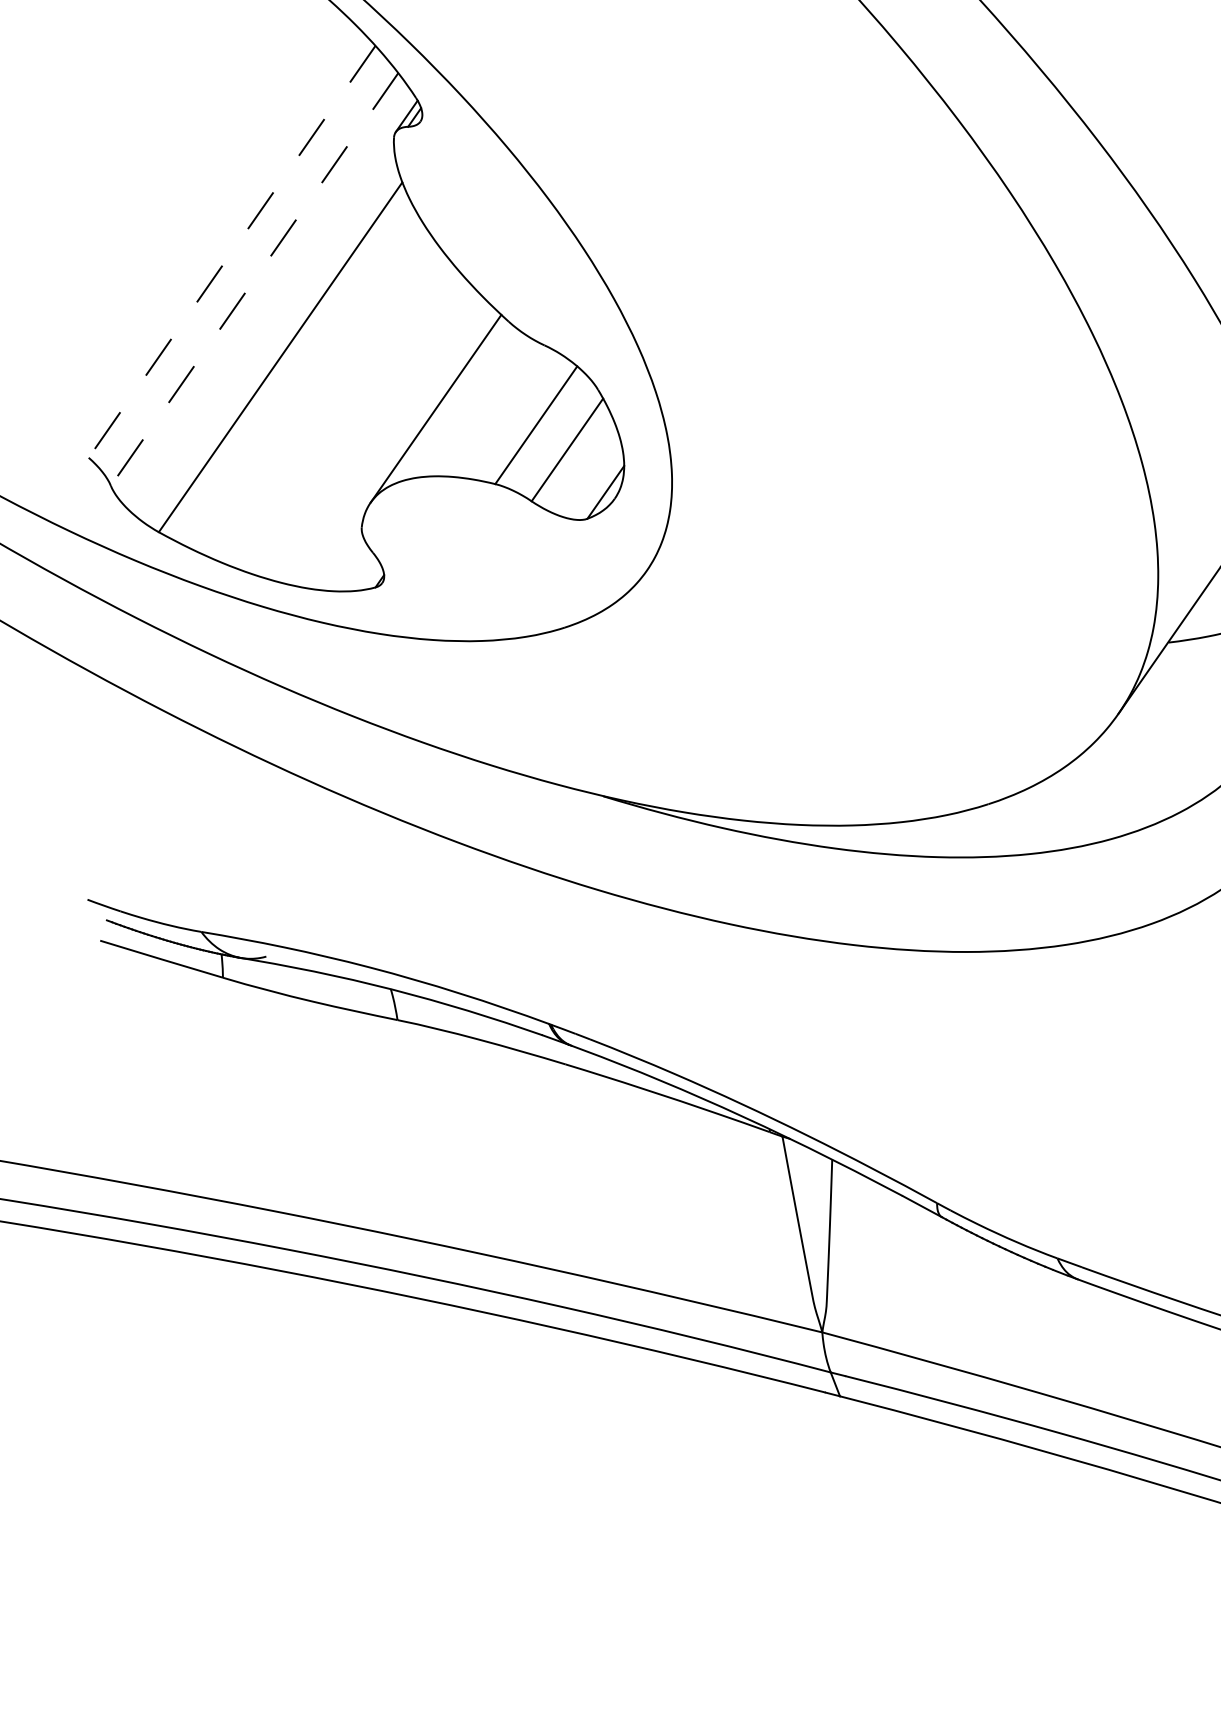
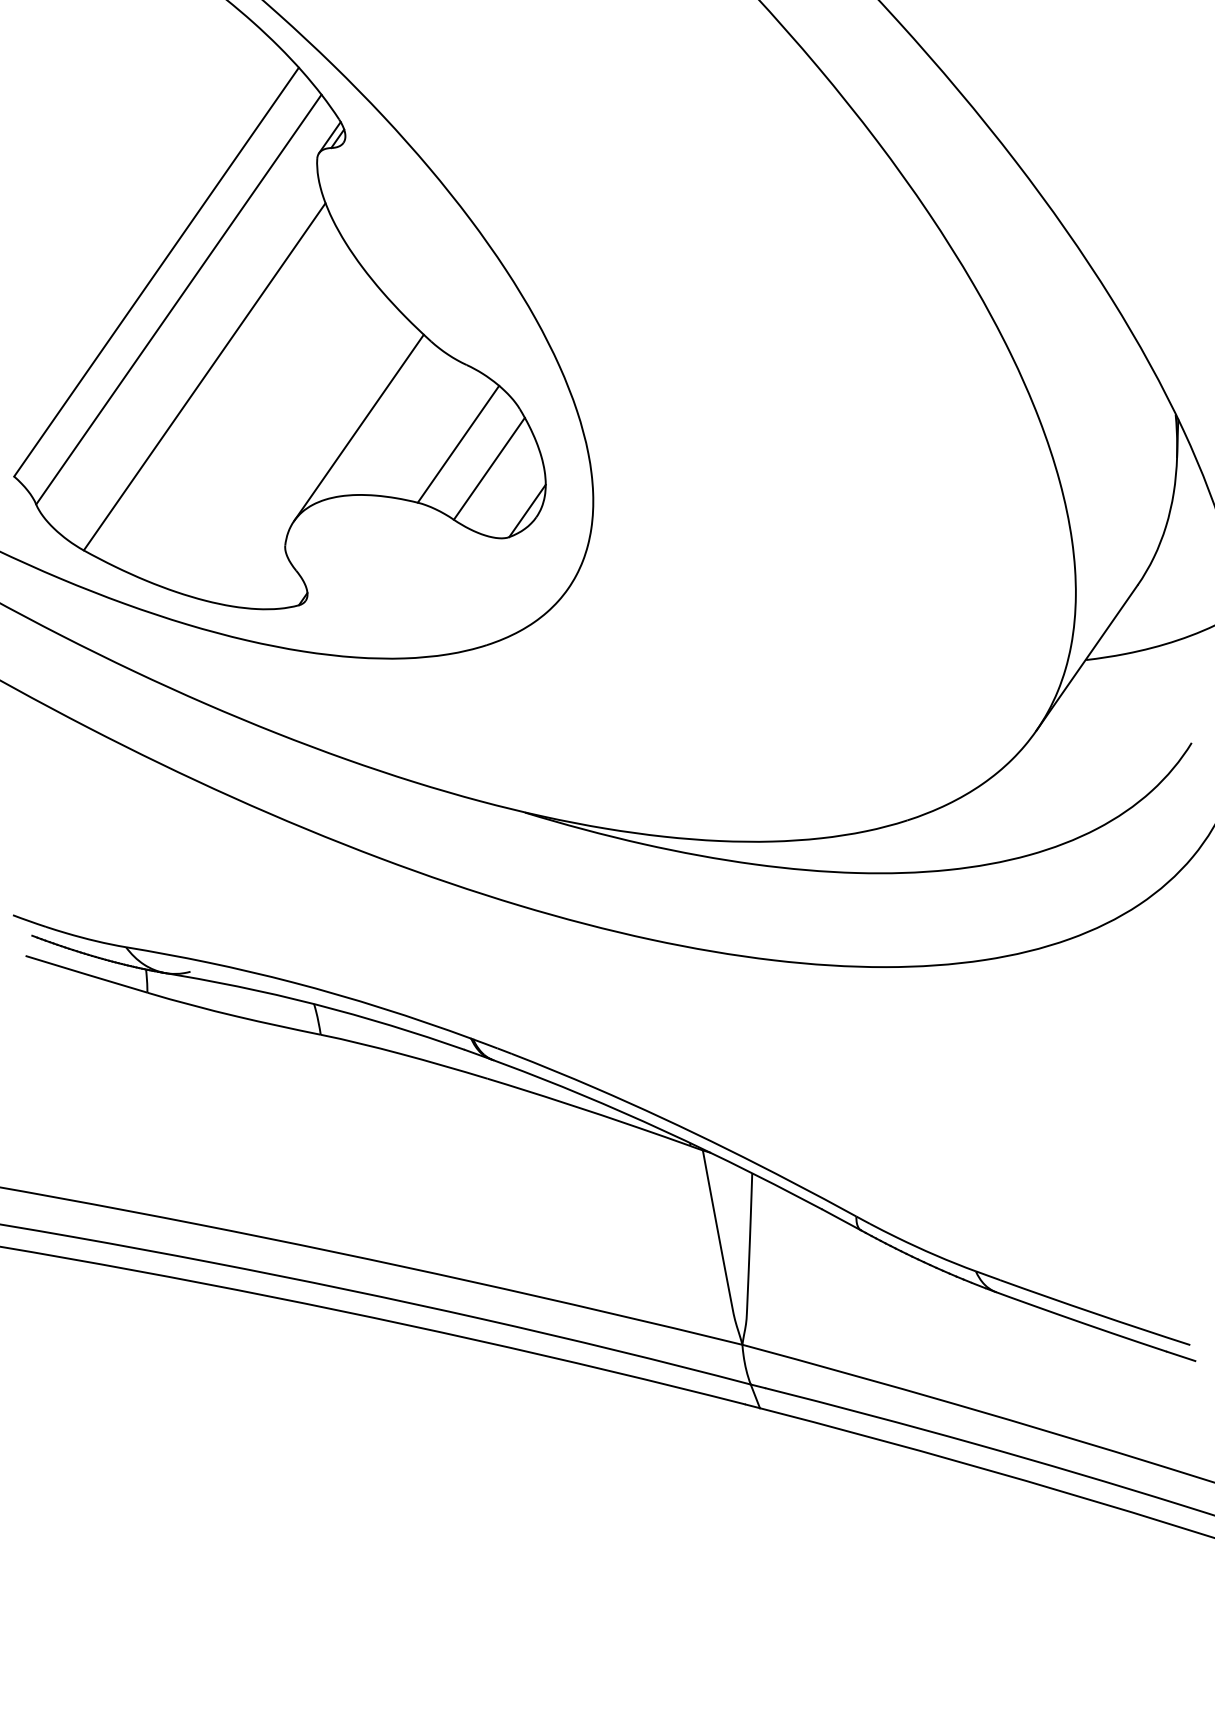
line: (232, 252) -> (156, 272), dashed -> solid
line: (254, 279) -> (178, 299), dashed -> solid

